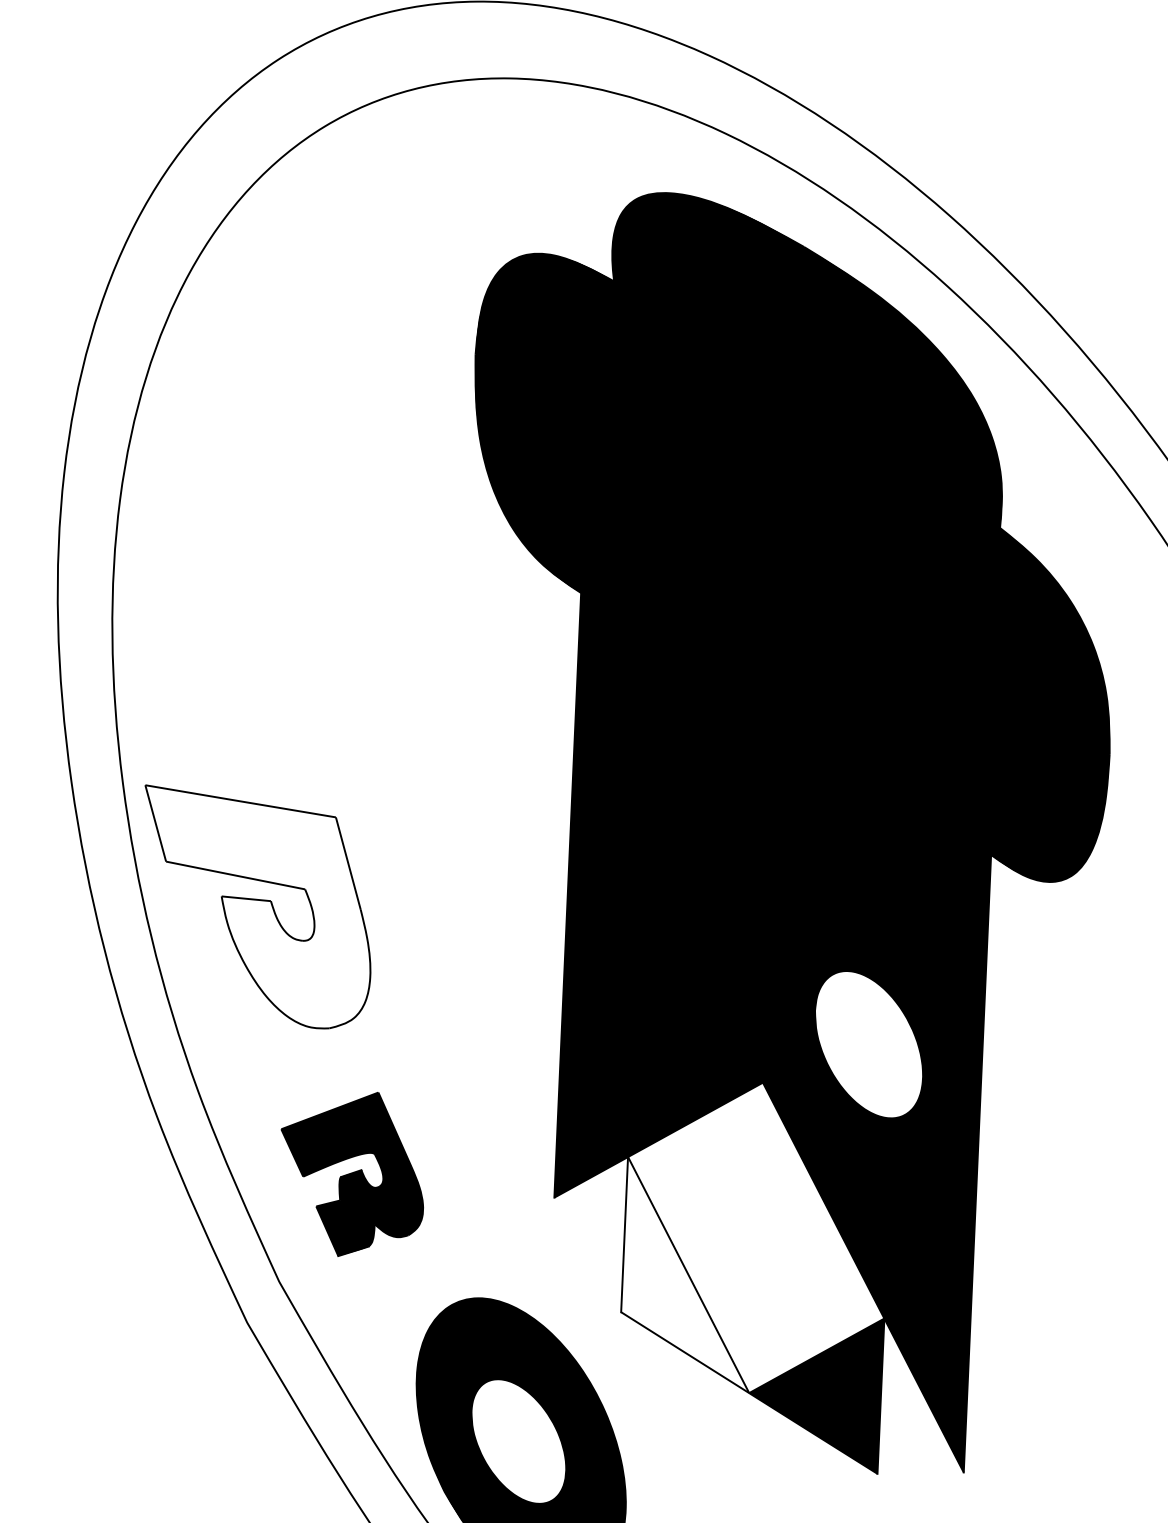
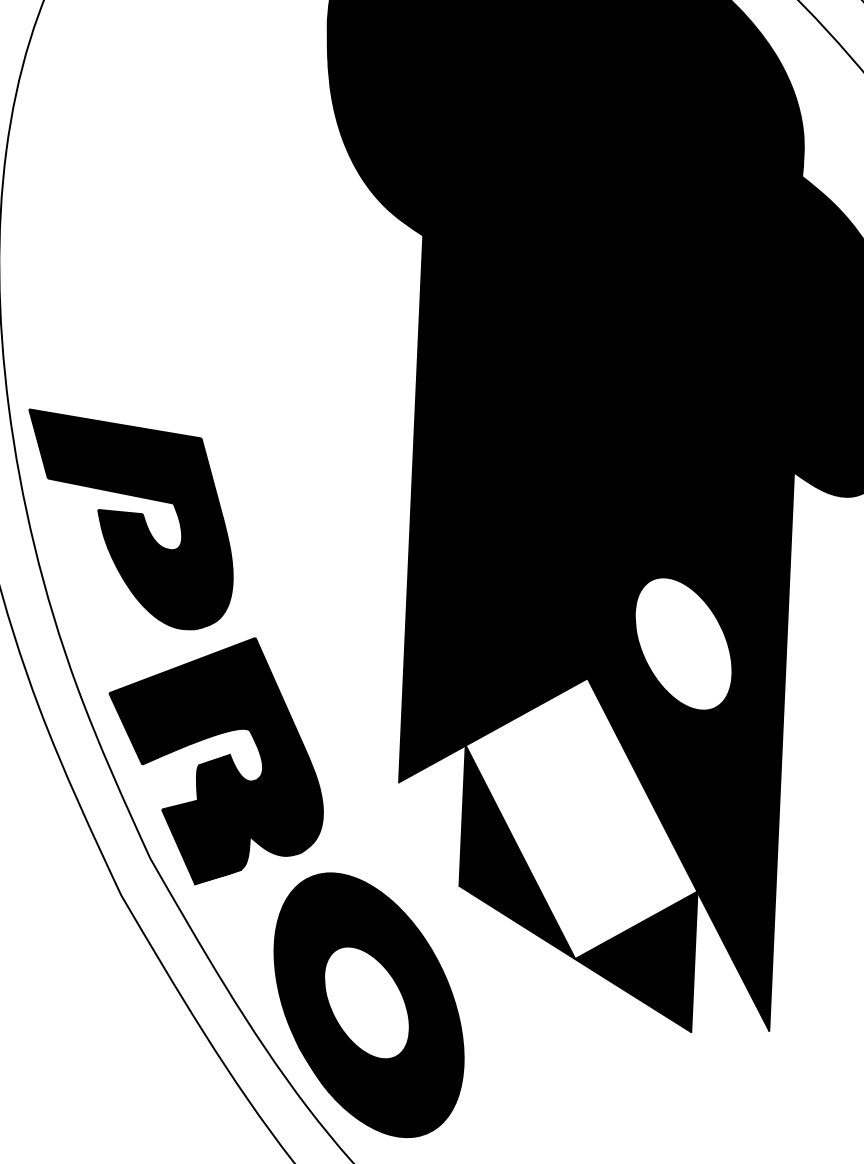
fill: (257, 906) -> (130, 519), added
part: (352, 1174) -> (216, 761), size x1.67
fill: (685, 1275) -> (517, 852), added

